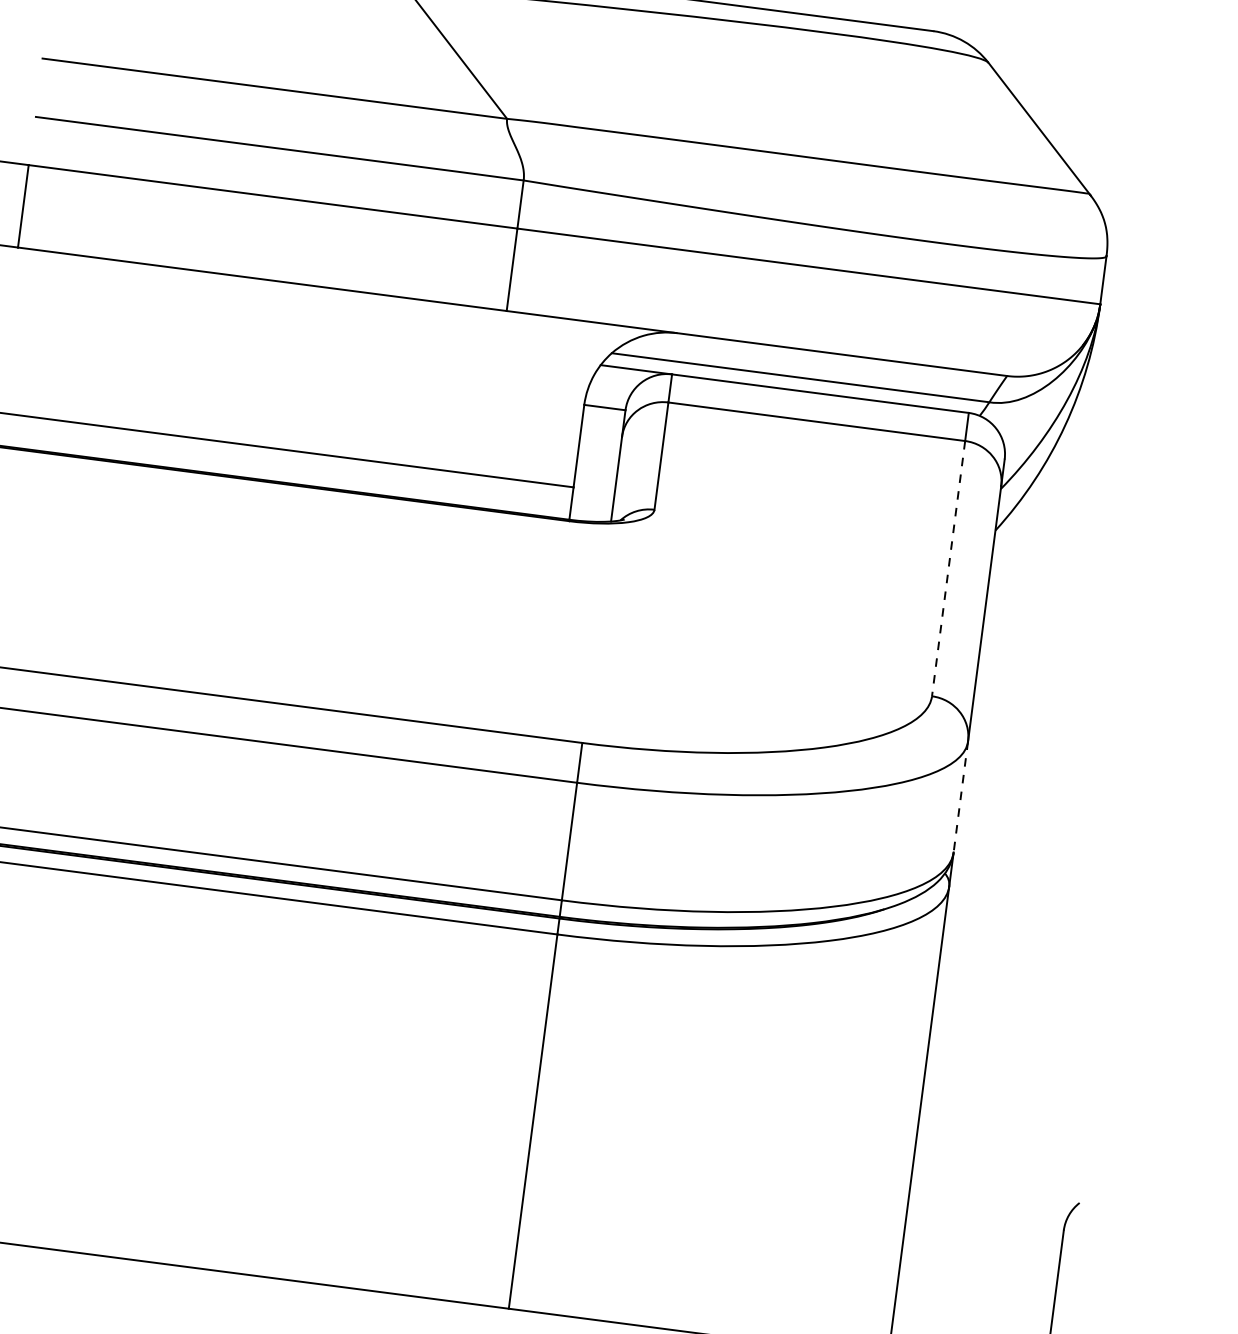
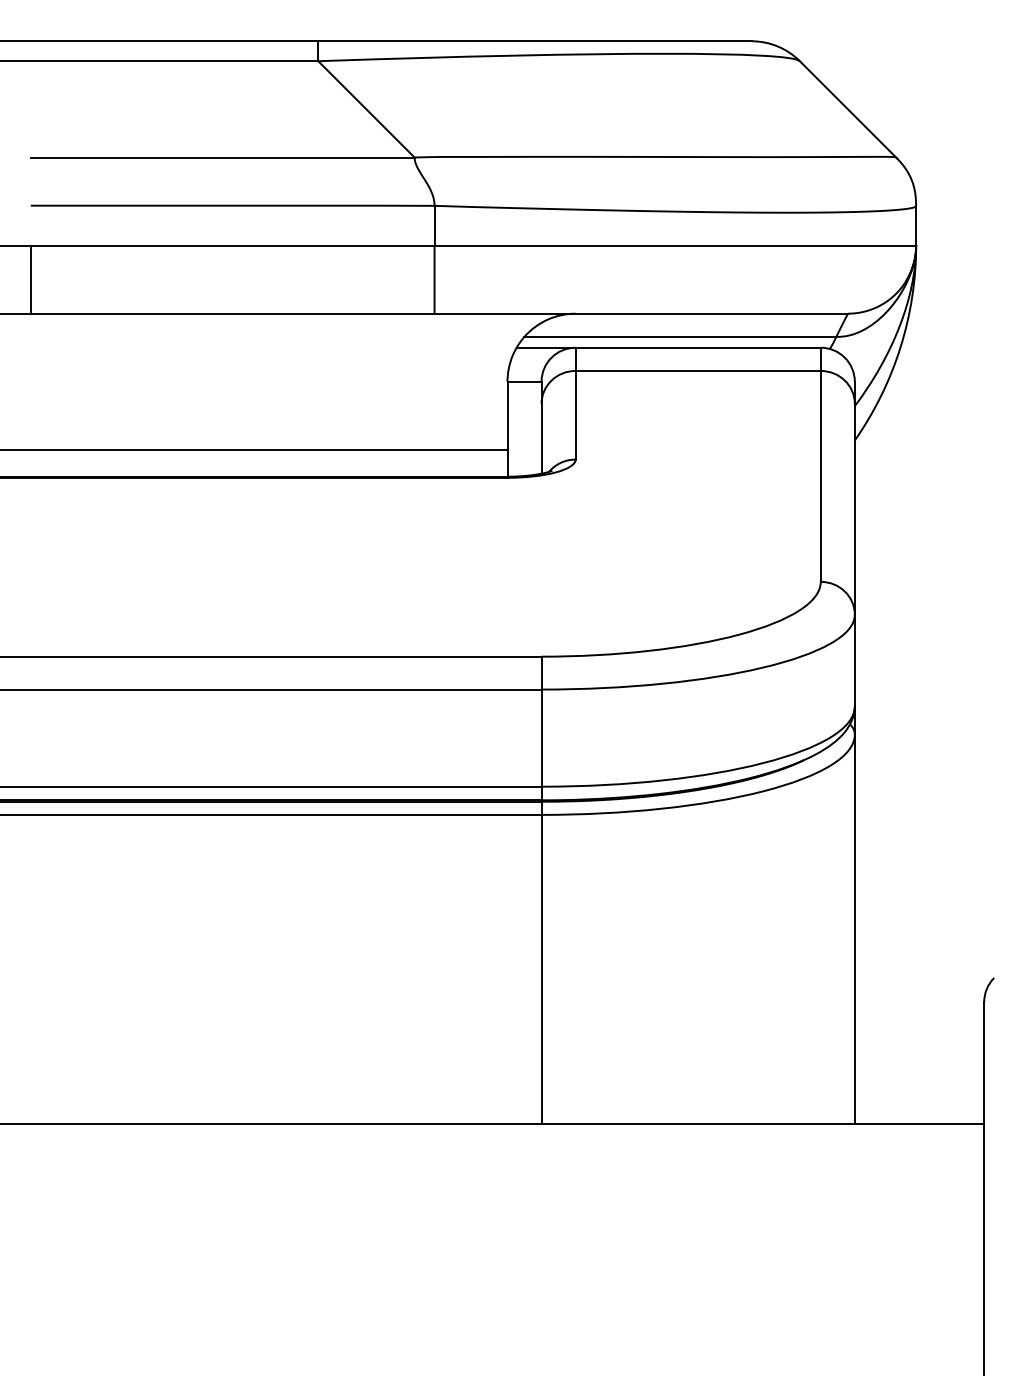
line: (948, 568) -> (820, 476), dashed -> solid
line: (960, 796) -> (854, 660), dashed -> solid

